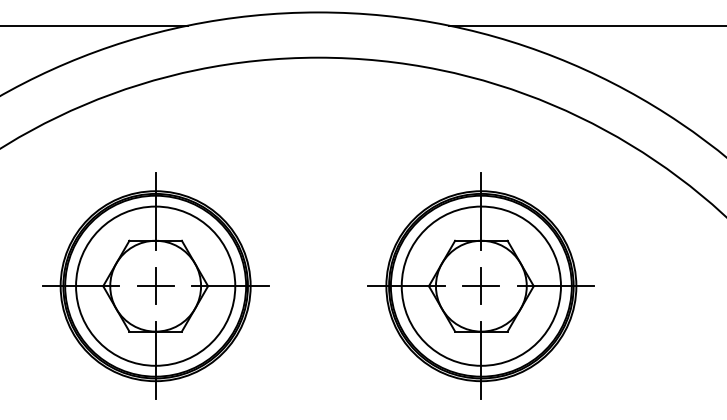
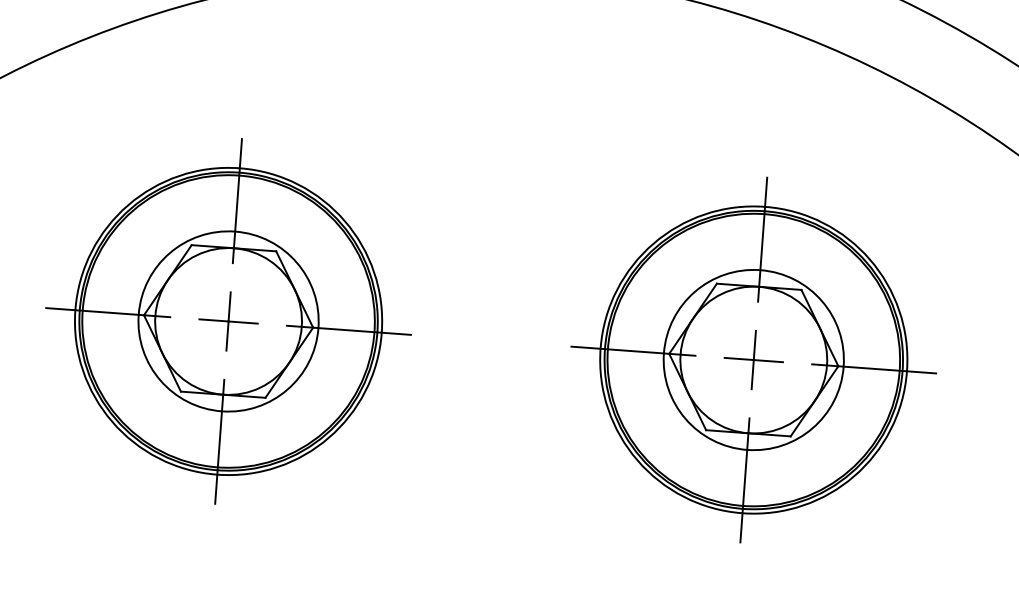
circle: (155, 285) -> (228, 320), size x0.7
circle: (480, 285) -> (752, 358), size x0.7

